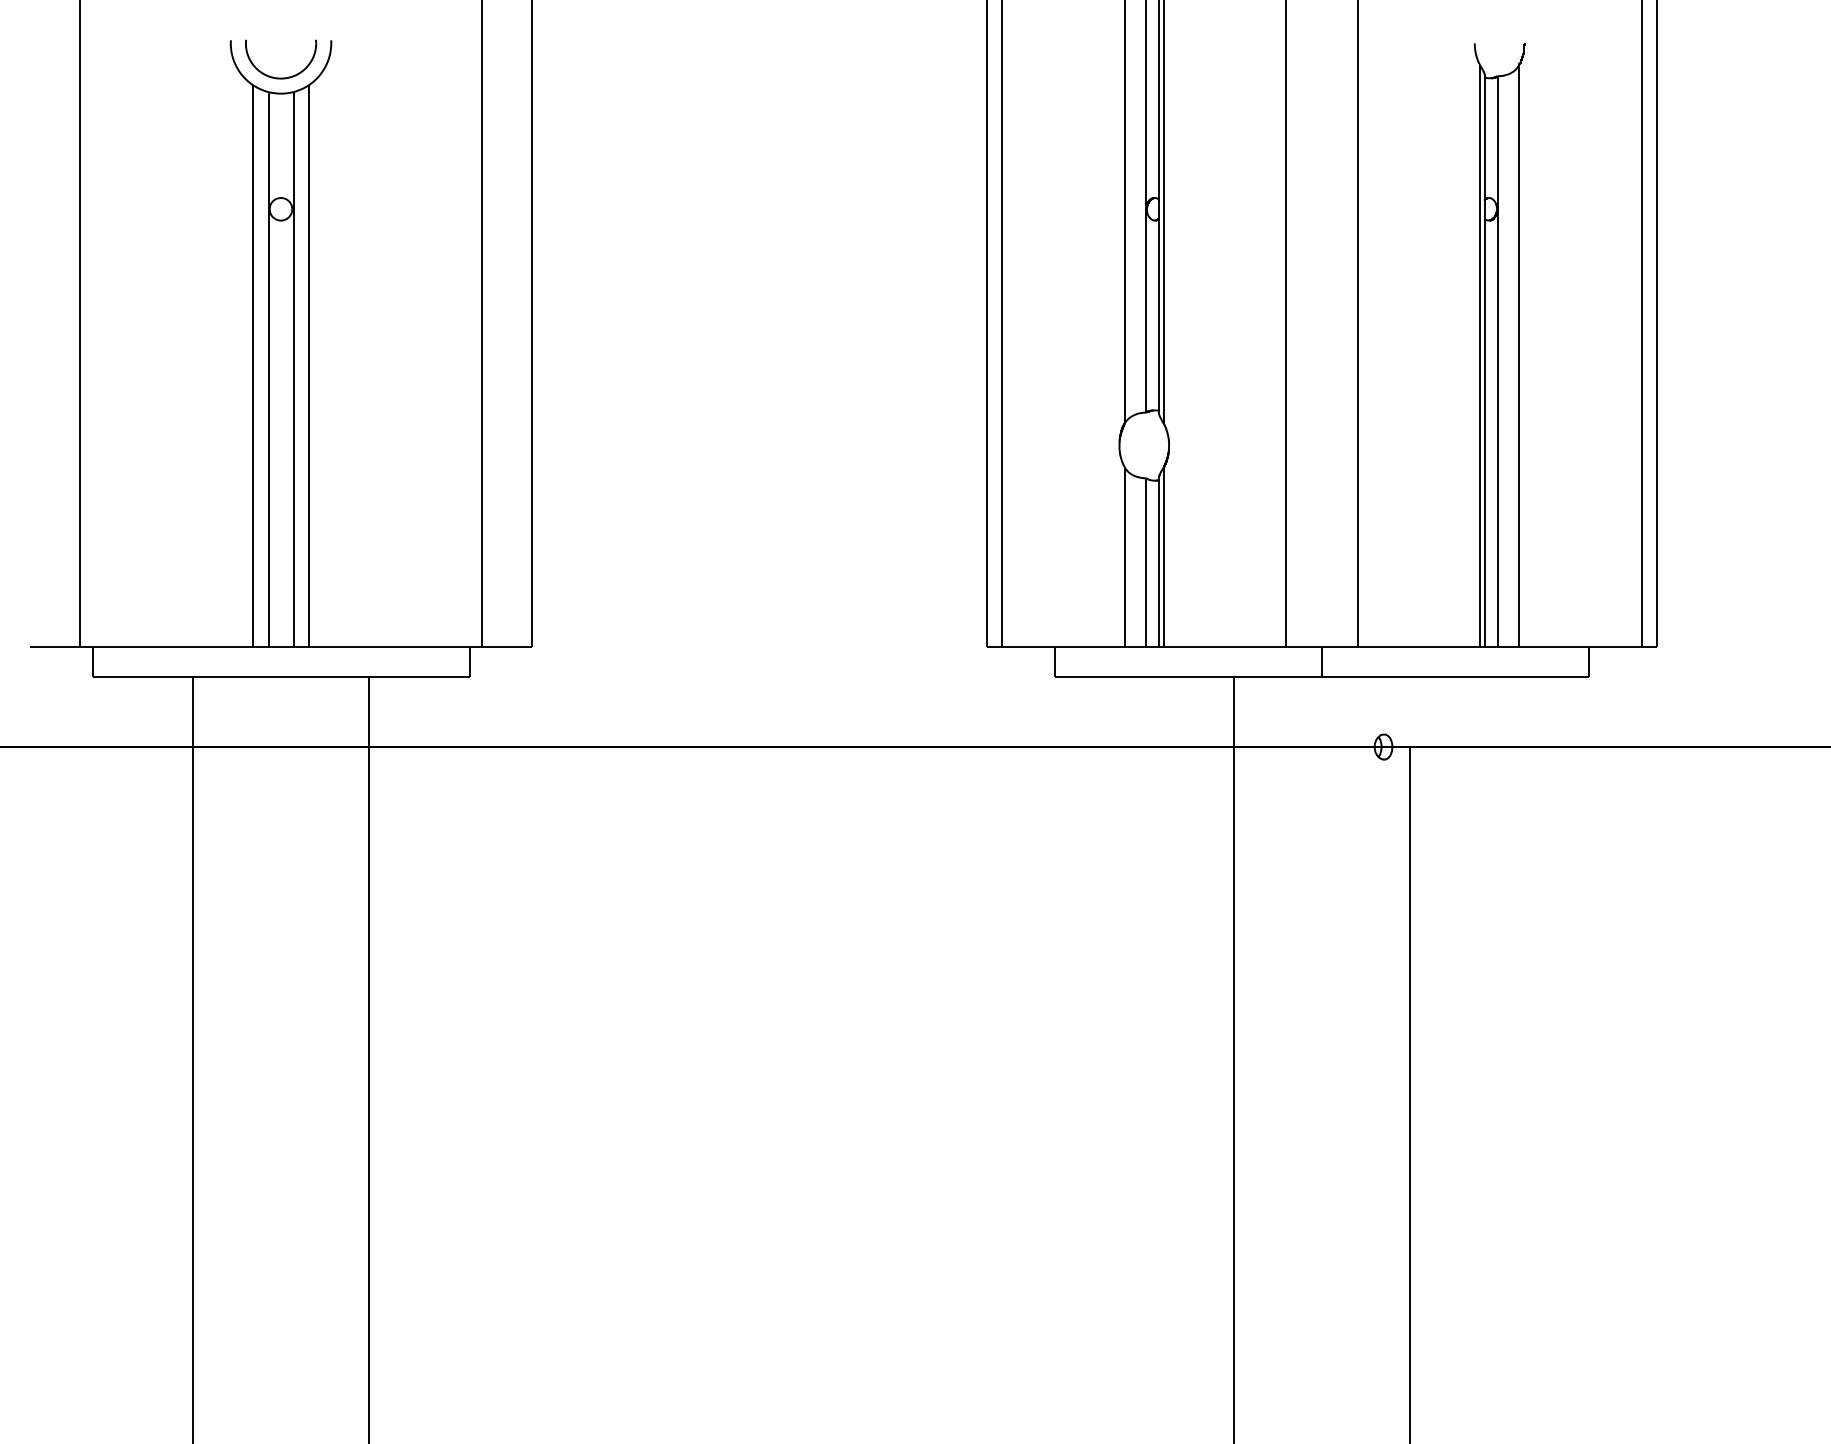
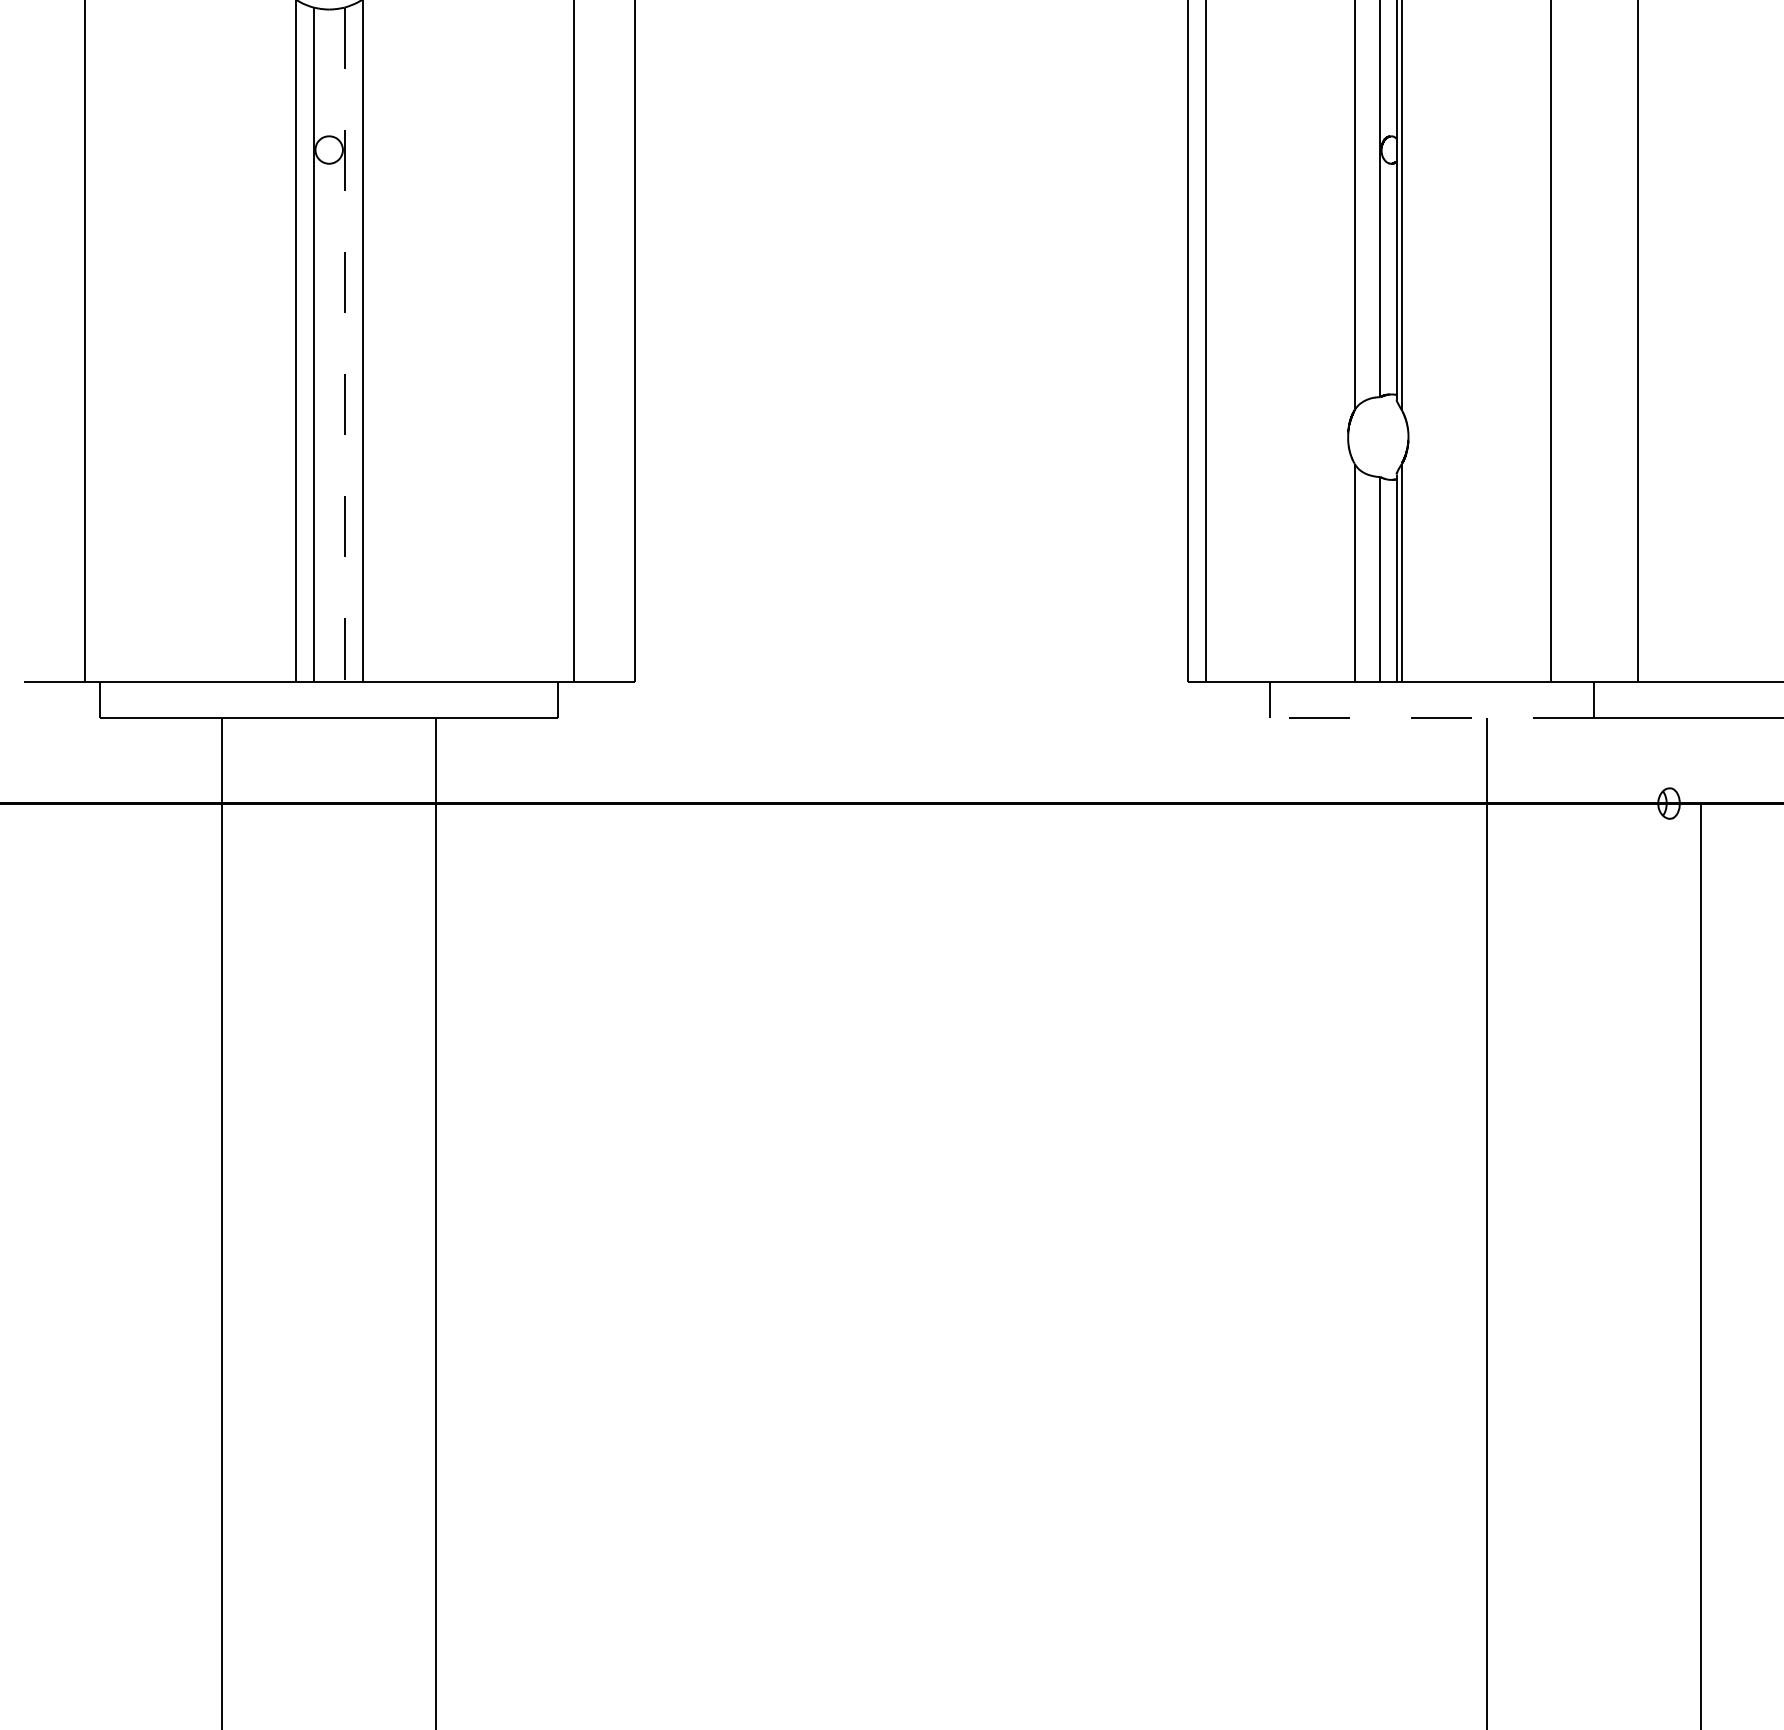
line: (293, 369) -> (344, 344), solid -> dashed
line: (1188, 676) -> (1432, 717), solid -> dashed

